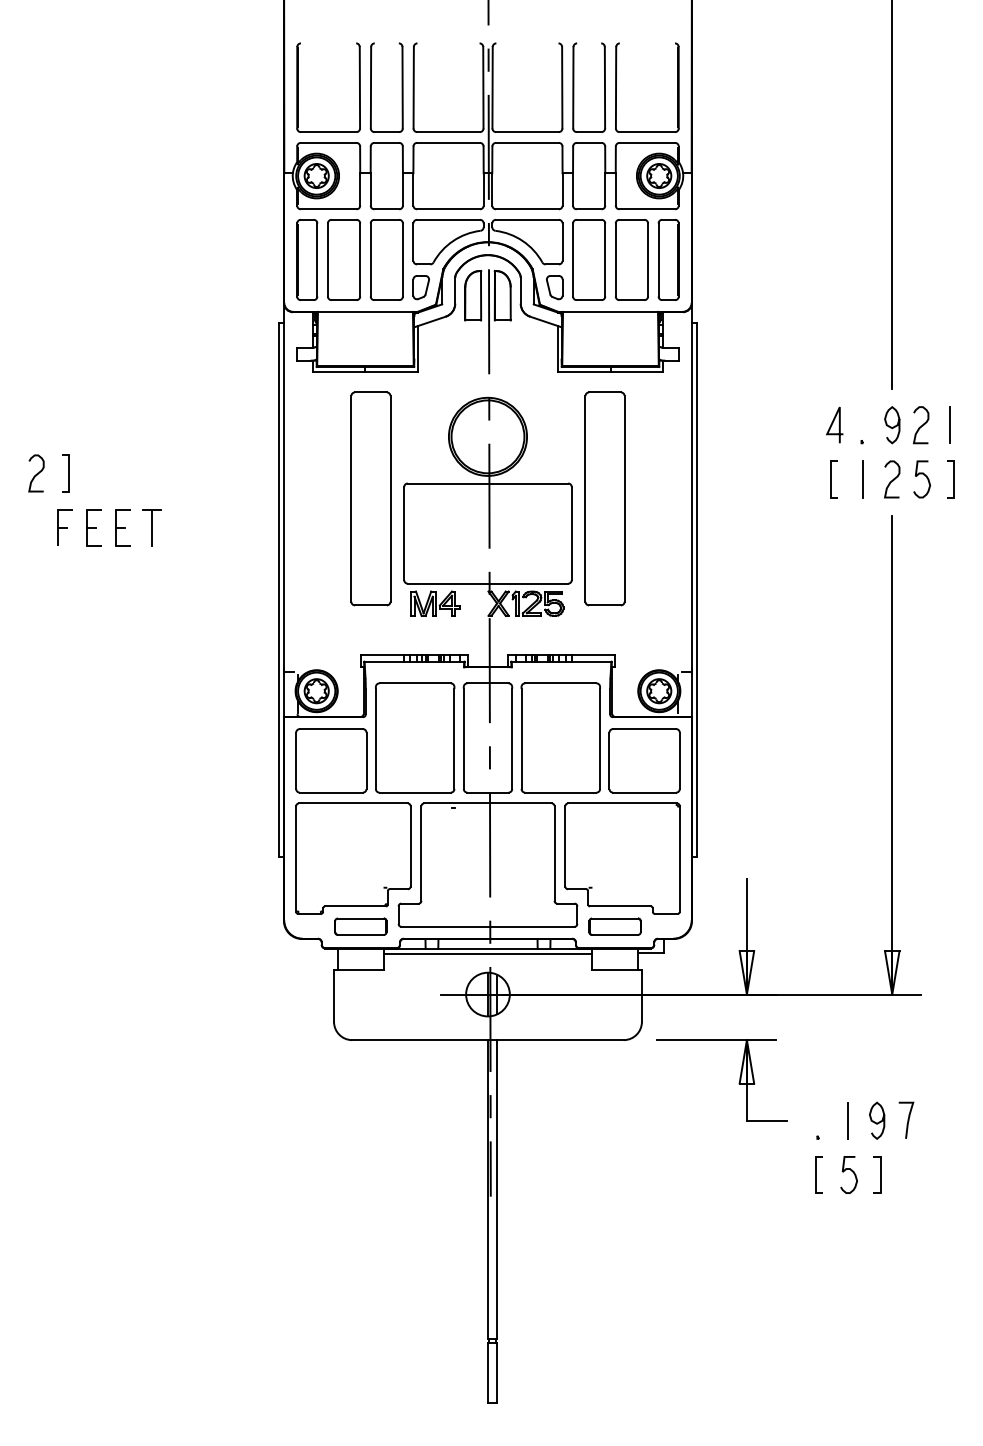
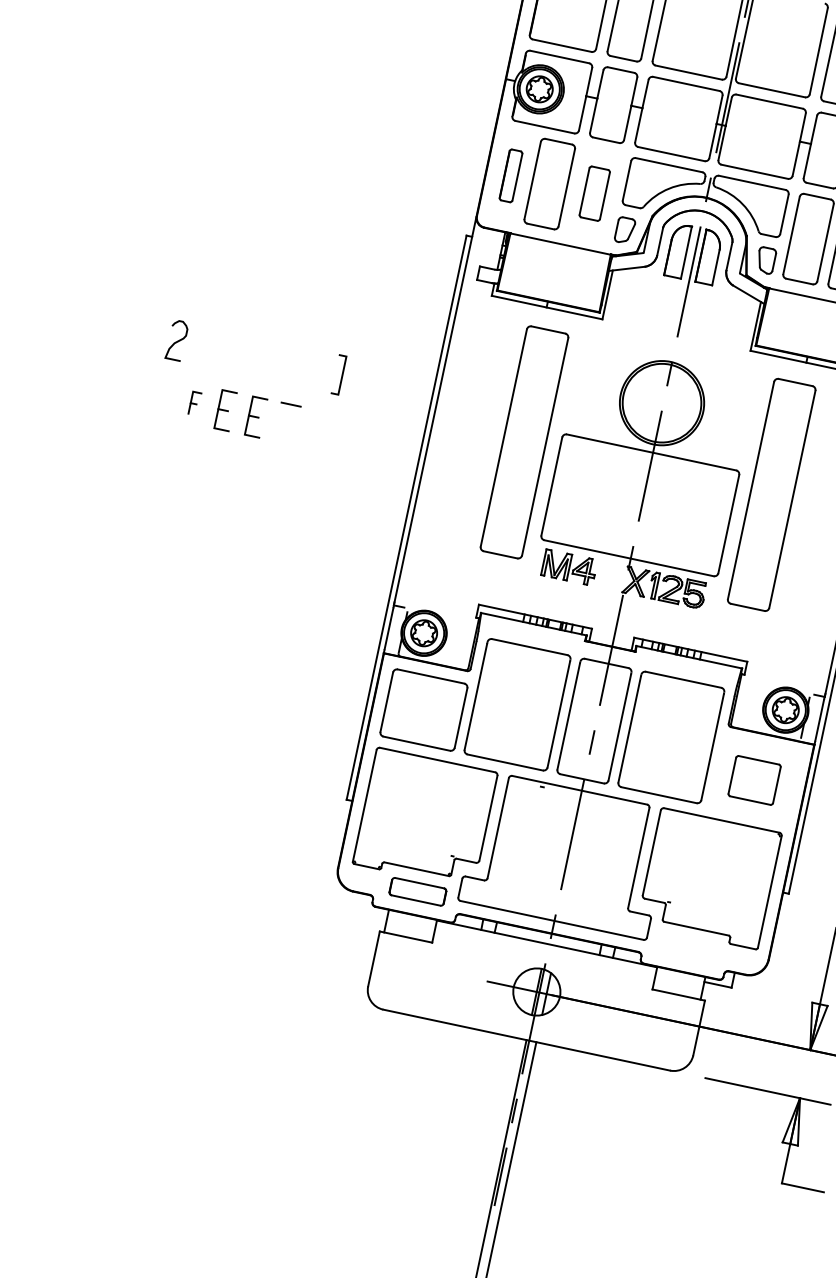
part: (307, 259) -> (511, 175), size x0.6
part: (386, 259) -> (594, 193), size x0.6
line: (68, 473) -> (341, 375), moved
part: (64, 527) -> (194, 403), size x0.6
line: (152, 527) -> (287, 423), removed
part: (644, 760) -> (754, 780), size x0.6
part: (614, 926) -> (685, 948), removed
line: (487, 953) -> (545, 948), removed

